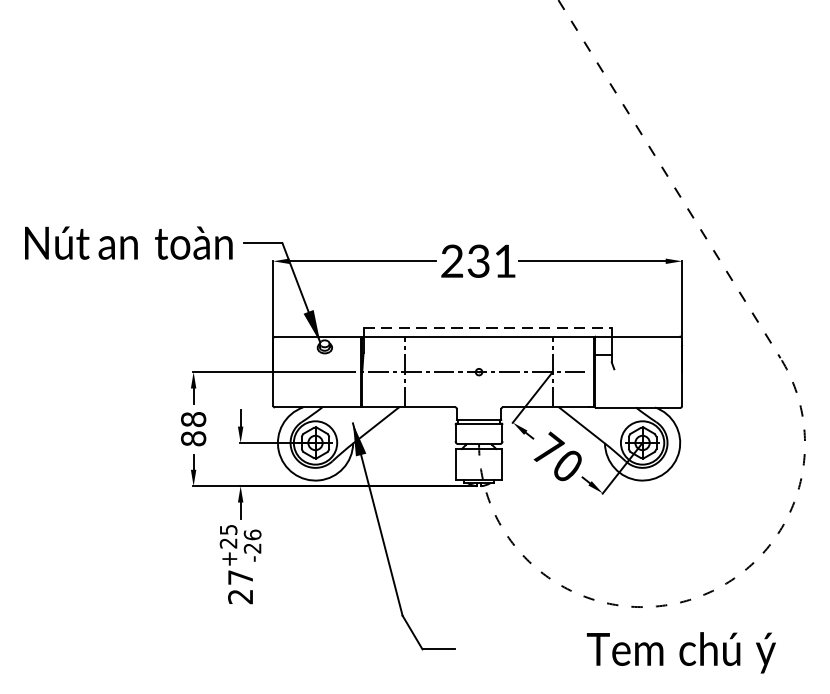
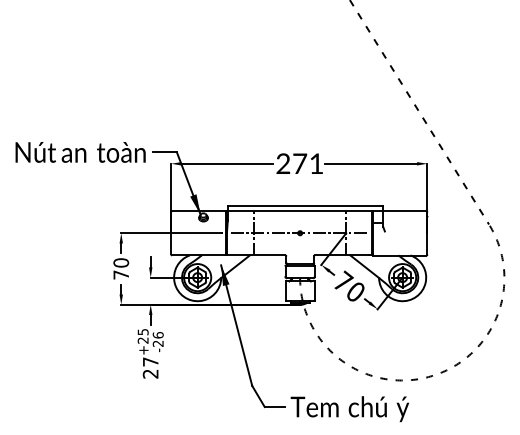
text: (479, 260) -> (300, 163), 231 -> 271
line: (487, 327) -> (305, 205), dashed -> solid
text: (193, 428) -> (121, 268), 88 -> 70
text: (680, 653) -> (349, 409), moved

